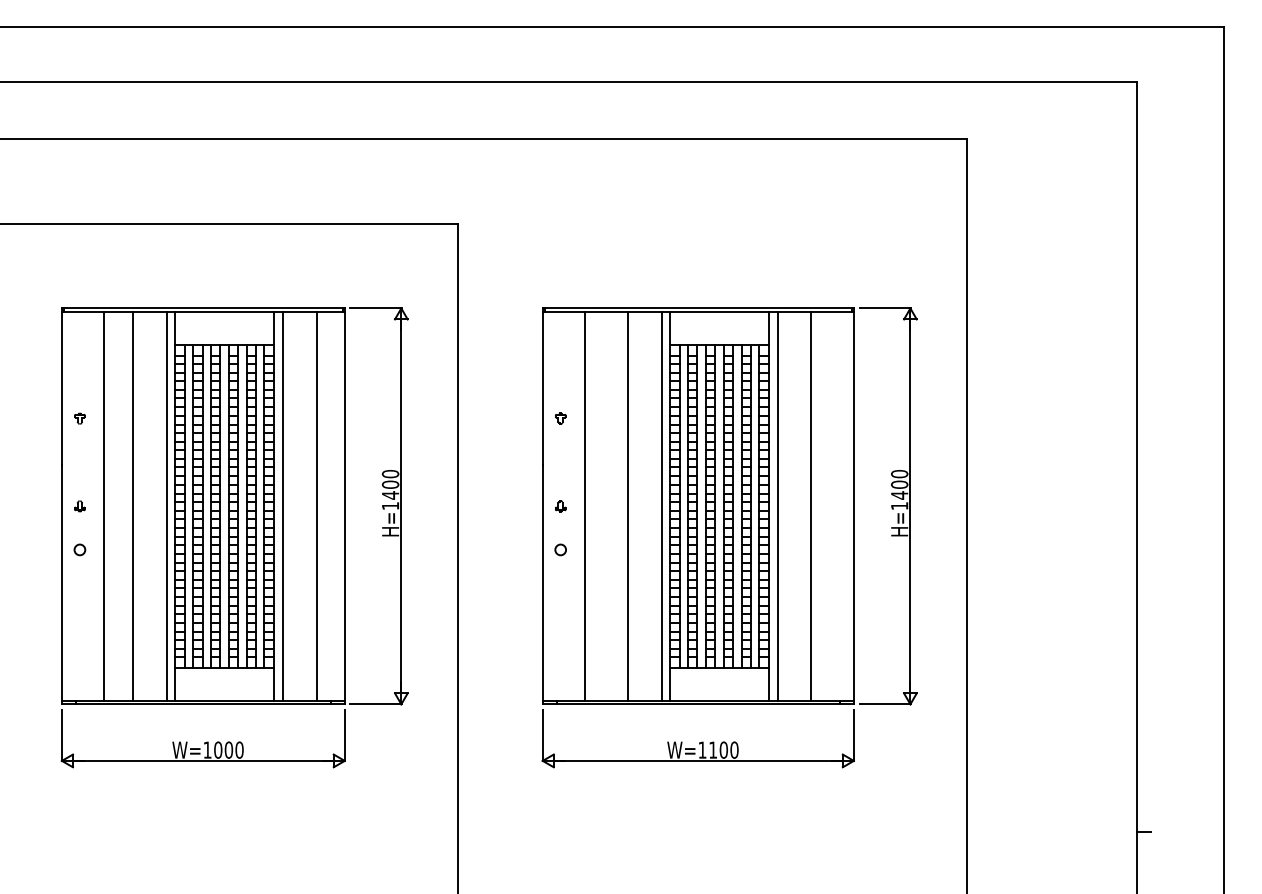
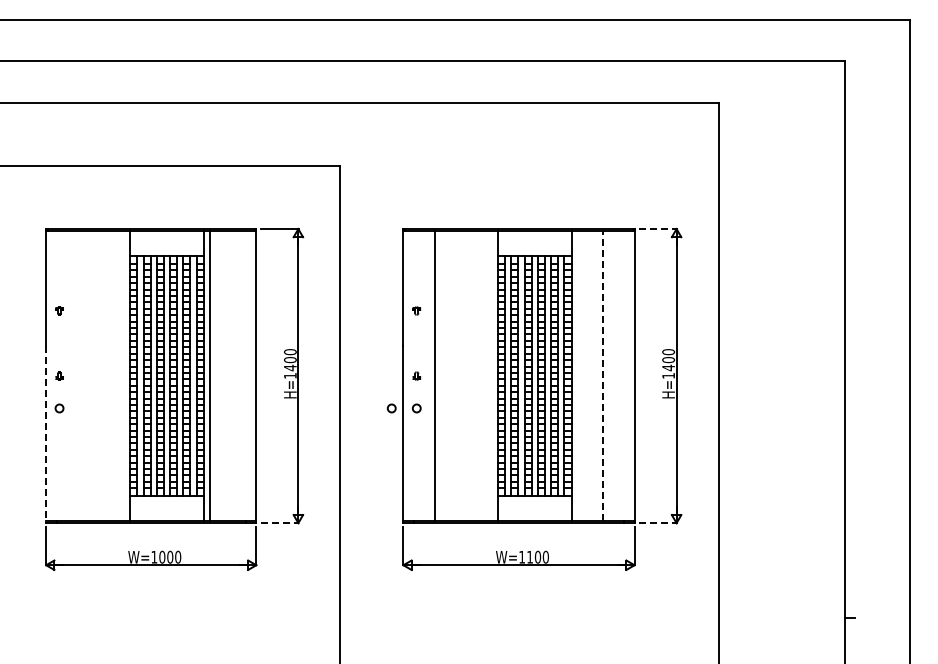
line: (886, 309) -> (658, 229), solid -> dashed
line: (104, 505) -> (77, 375), removed
line: (132, 505) -> (98, 375), removed
line: (165, 505) -> (123, 375), removed
line: (316, 505) -> (235, 375), removed
line: (627, 505) -> (466, 375), removed
line: (661, 505) -> (491, 375), removed
line: (777, 505) -> (577, 375), removed
line: (812, 506) -> (603, 376), solid -> dashed
circle: (526, 549) -> (391, 408), added
line: (62, 584) -> (46, 434), solid -> dashed
line: (377, 704) -> (280, 523), solid -> dashed
line: (886, 704) -> (658, 523), solid -> dashed

